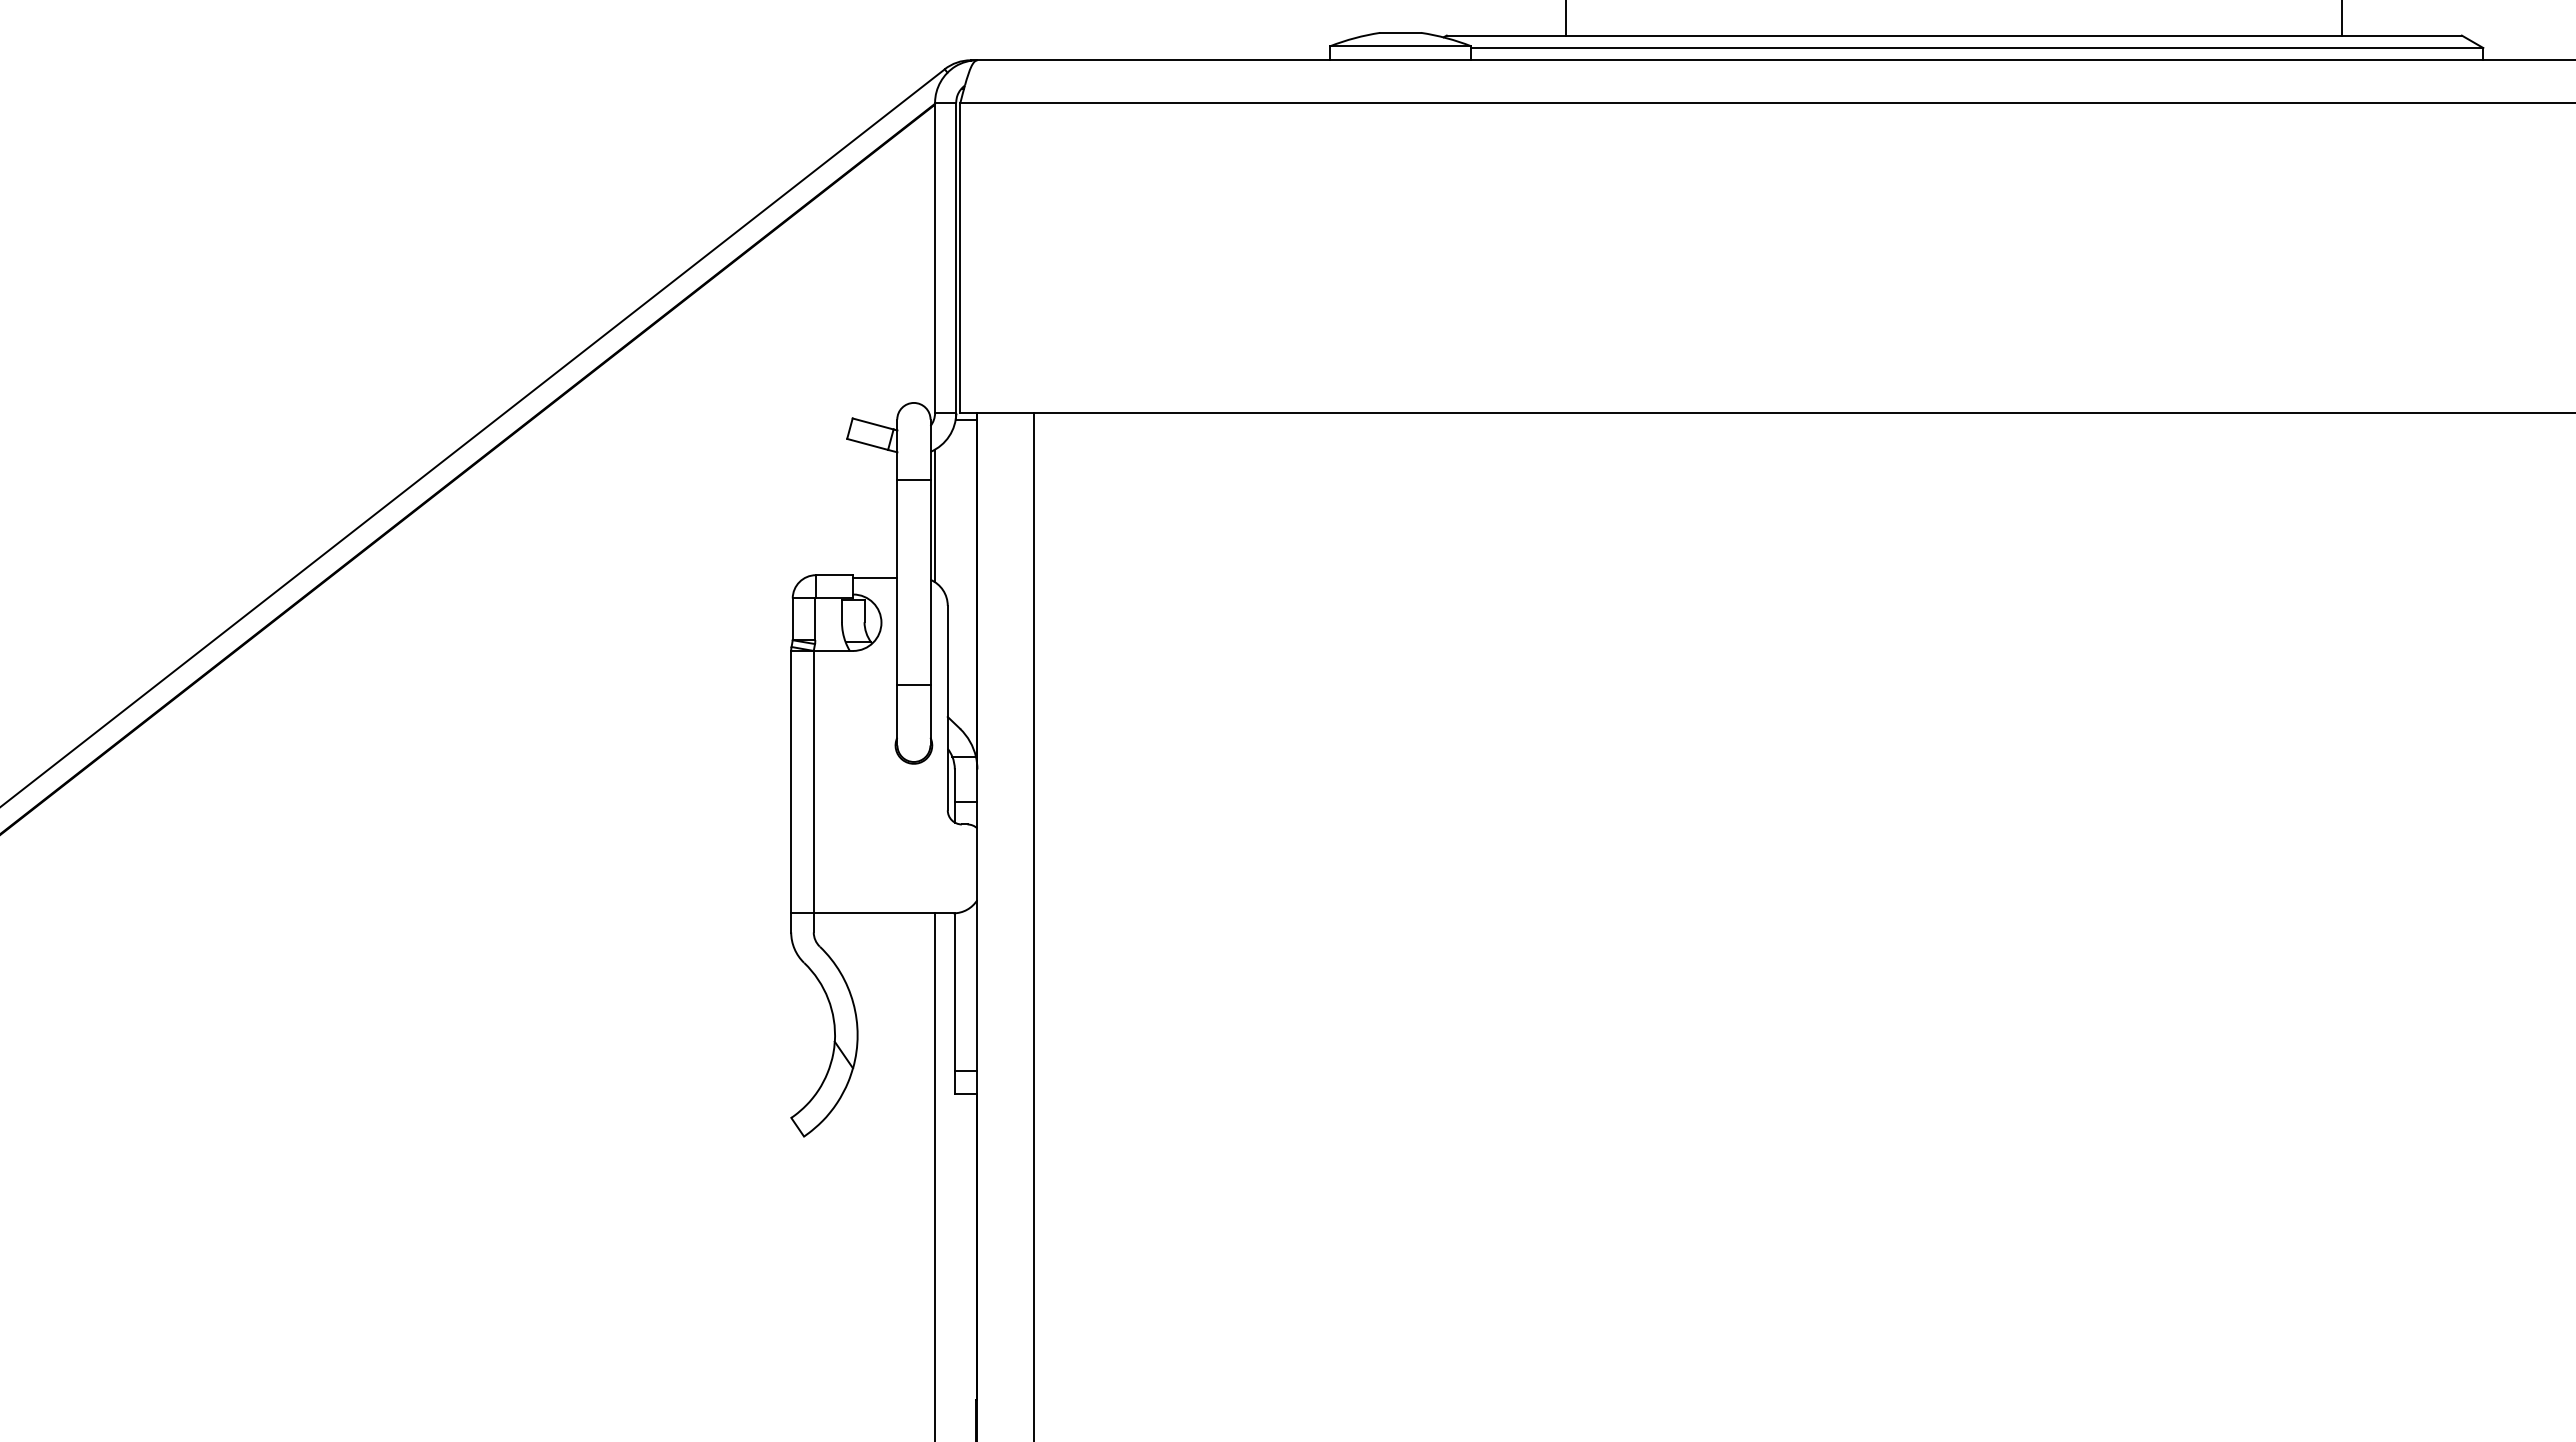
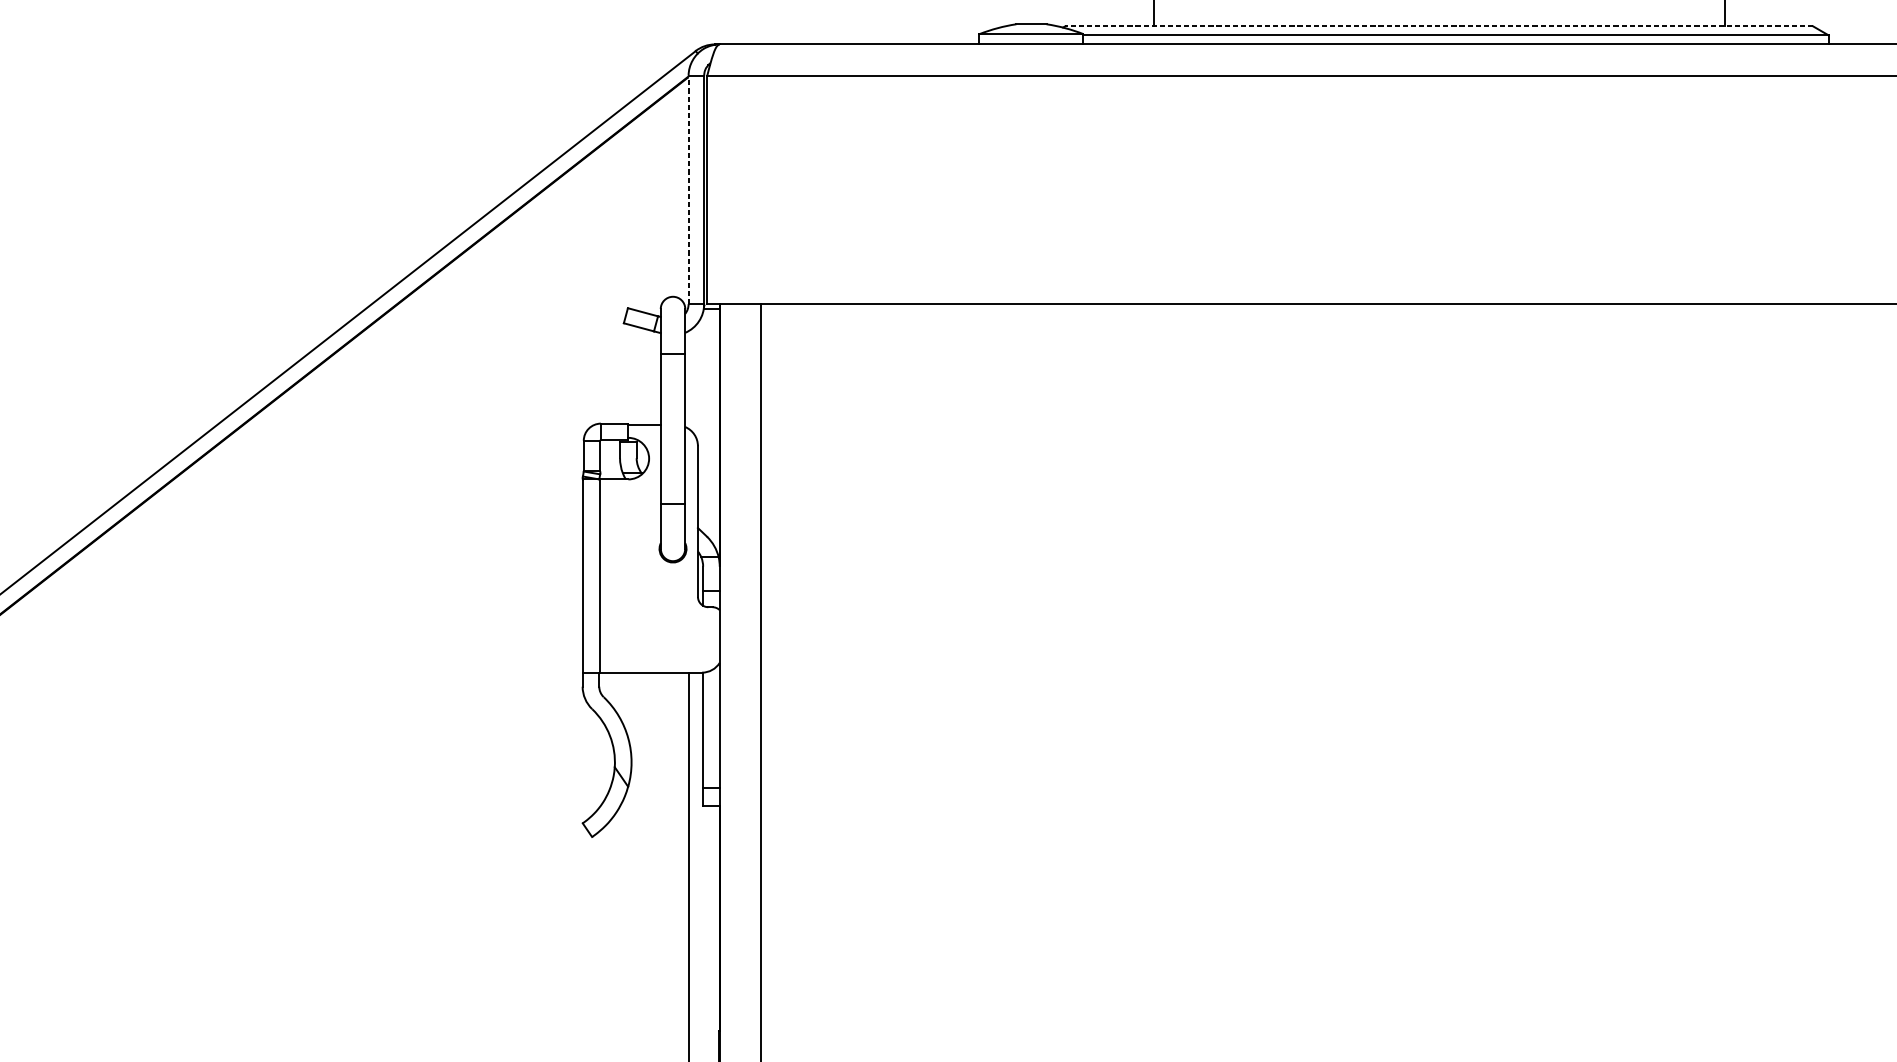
line: (1954, 35) -> (1439, 26), solid -> dashed
line: (935, 257) -> (688, 189), solid -> dashed
line: (935, 515) -> (688, 379), removed

